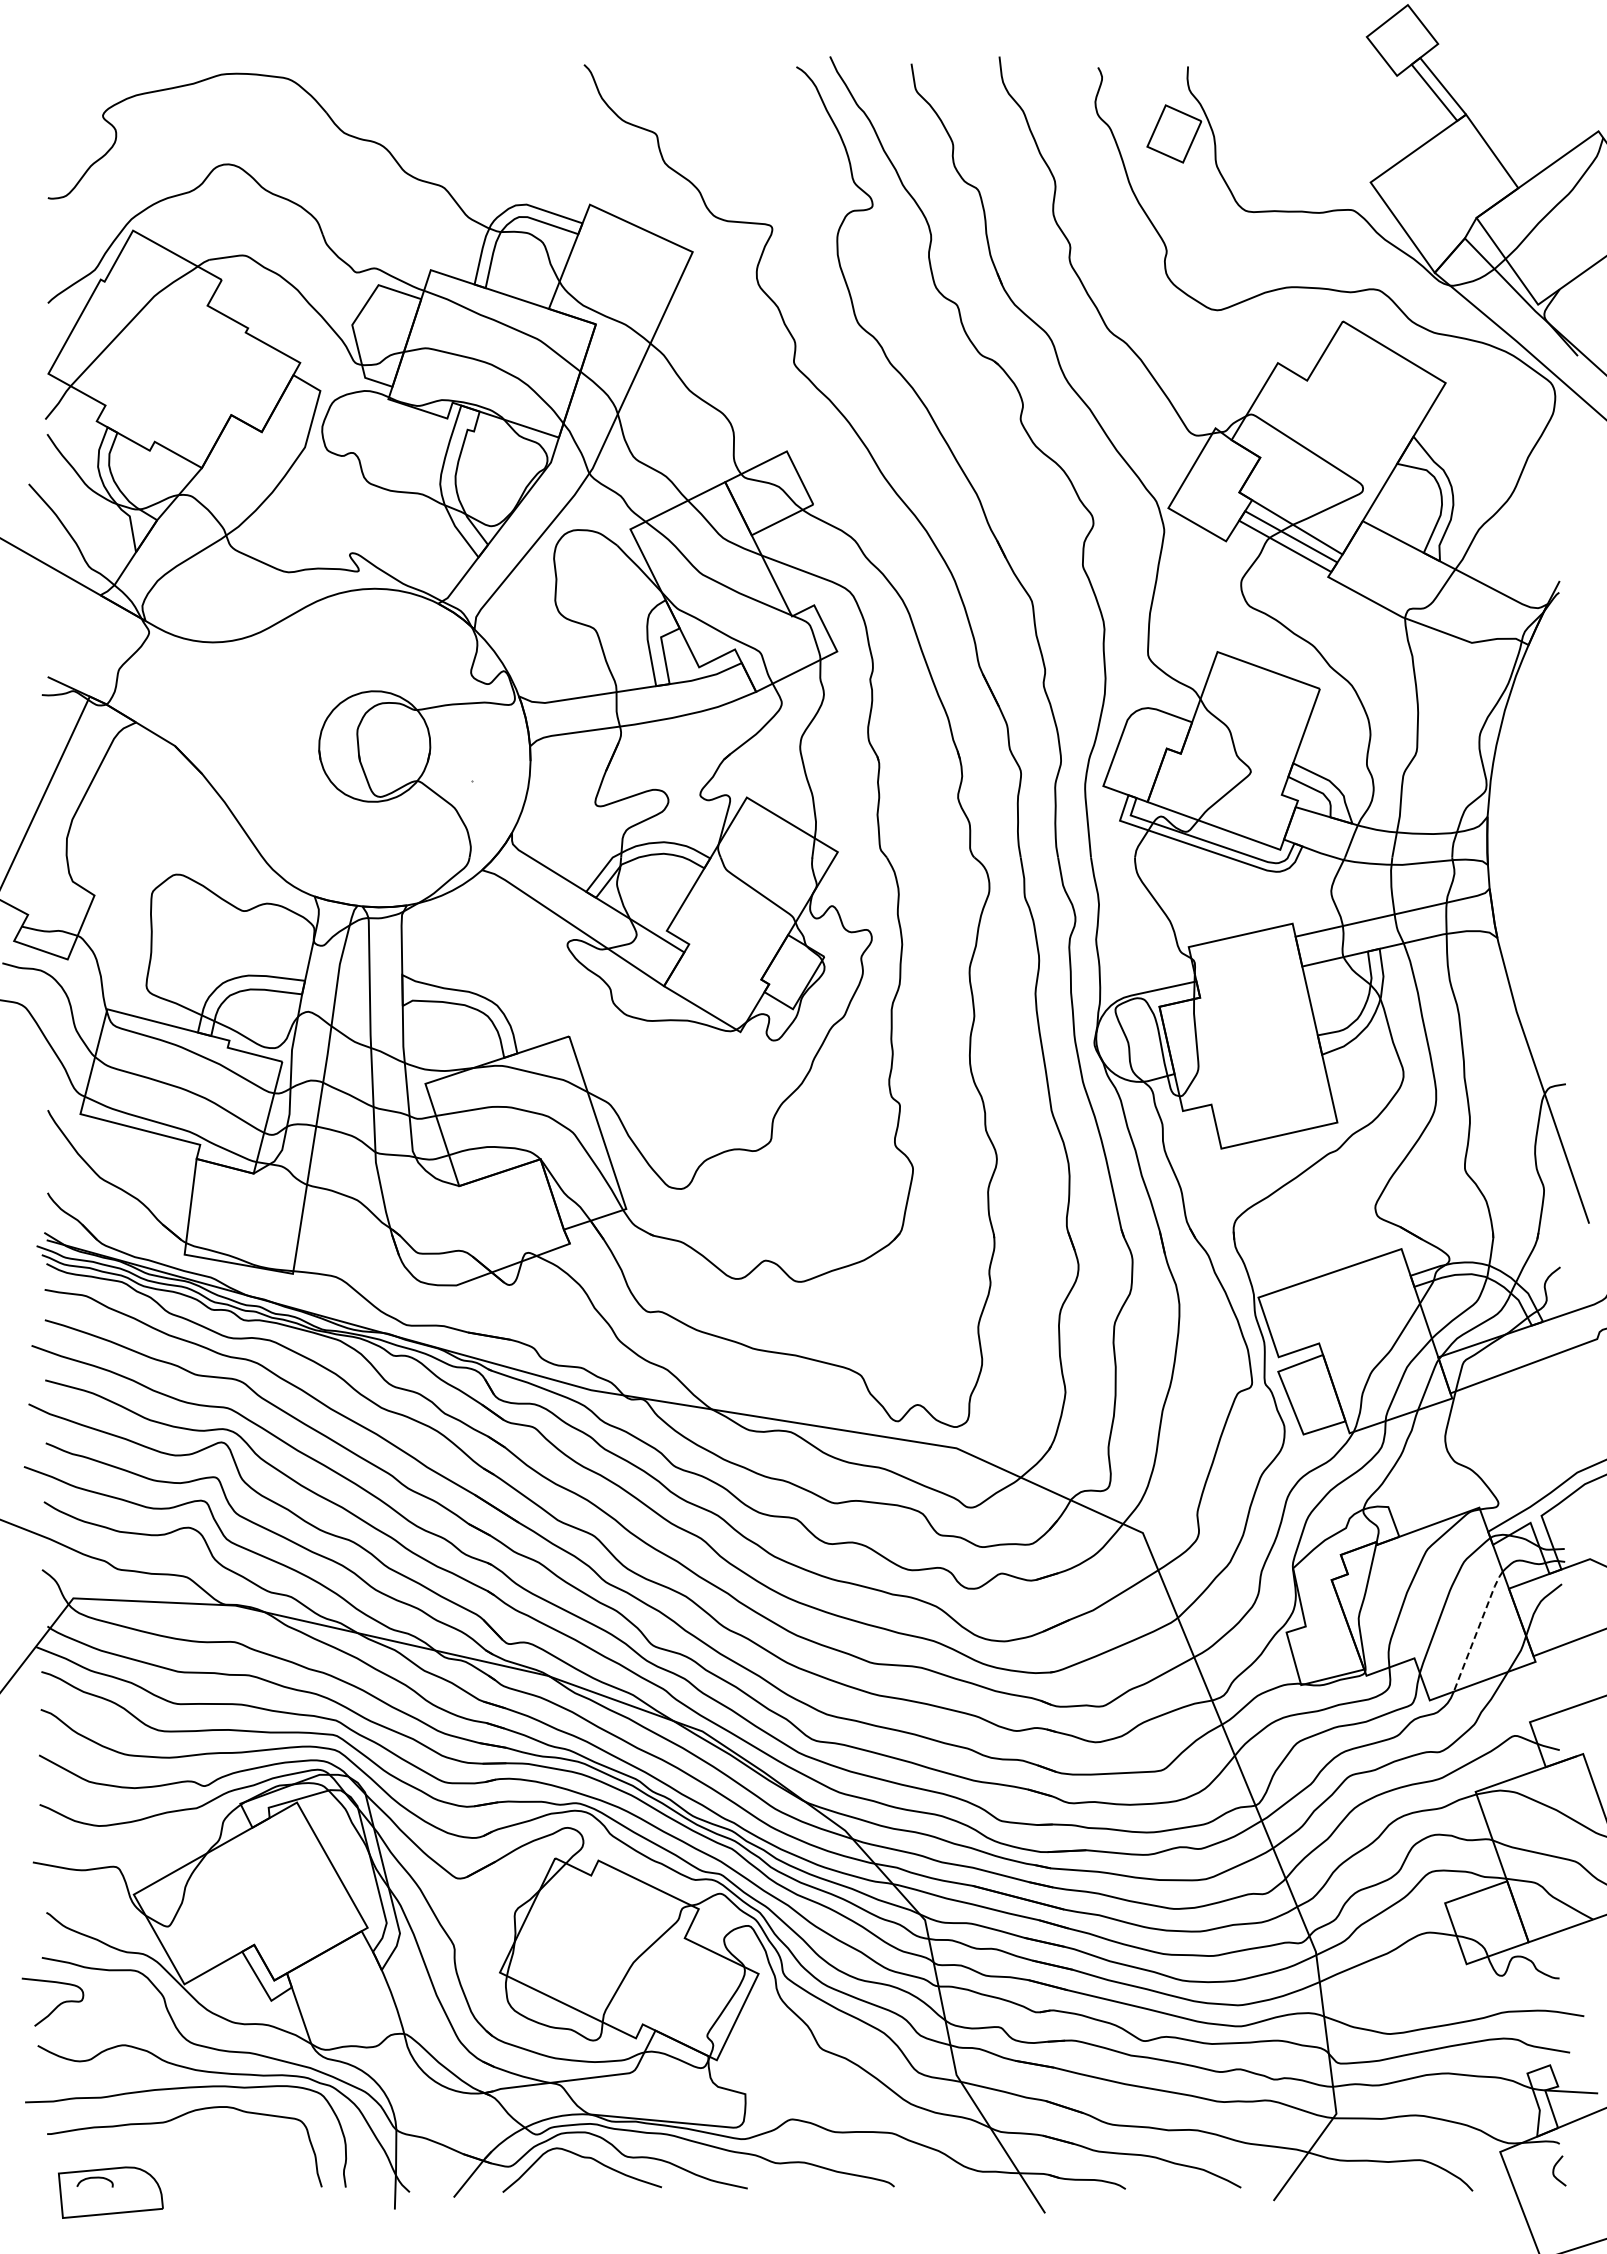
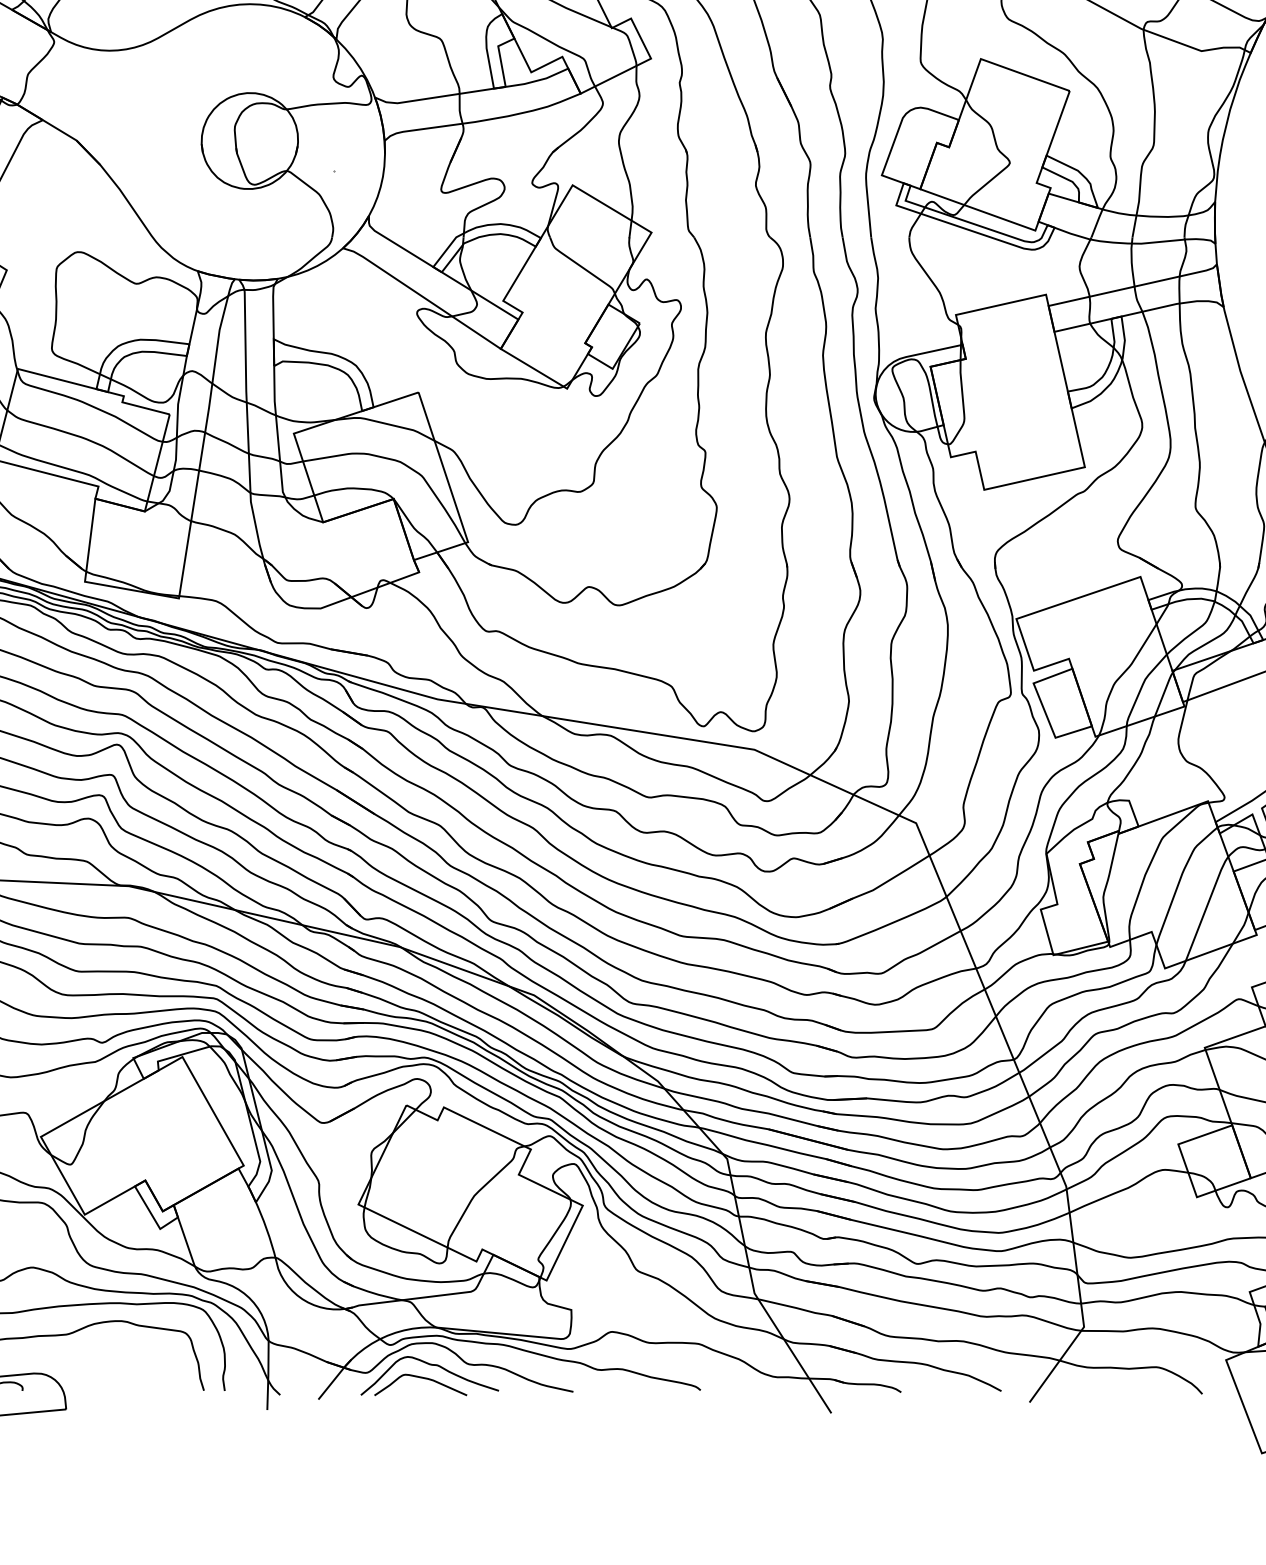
line: (1477, 1630) -> (1206, 907), dashed -> solid
curve: (573, 2173) -> (422, 1378), added

